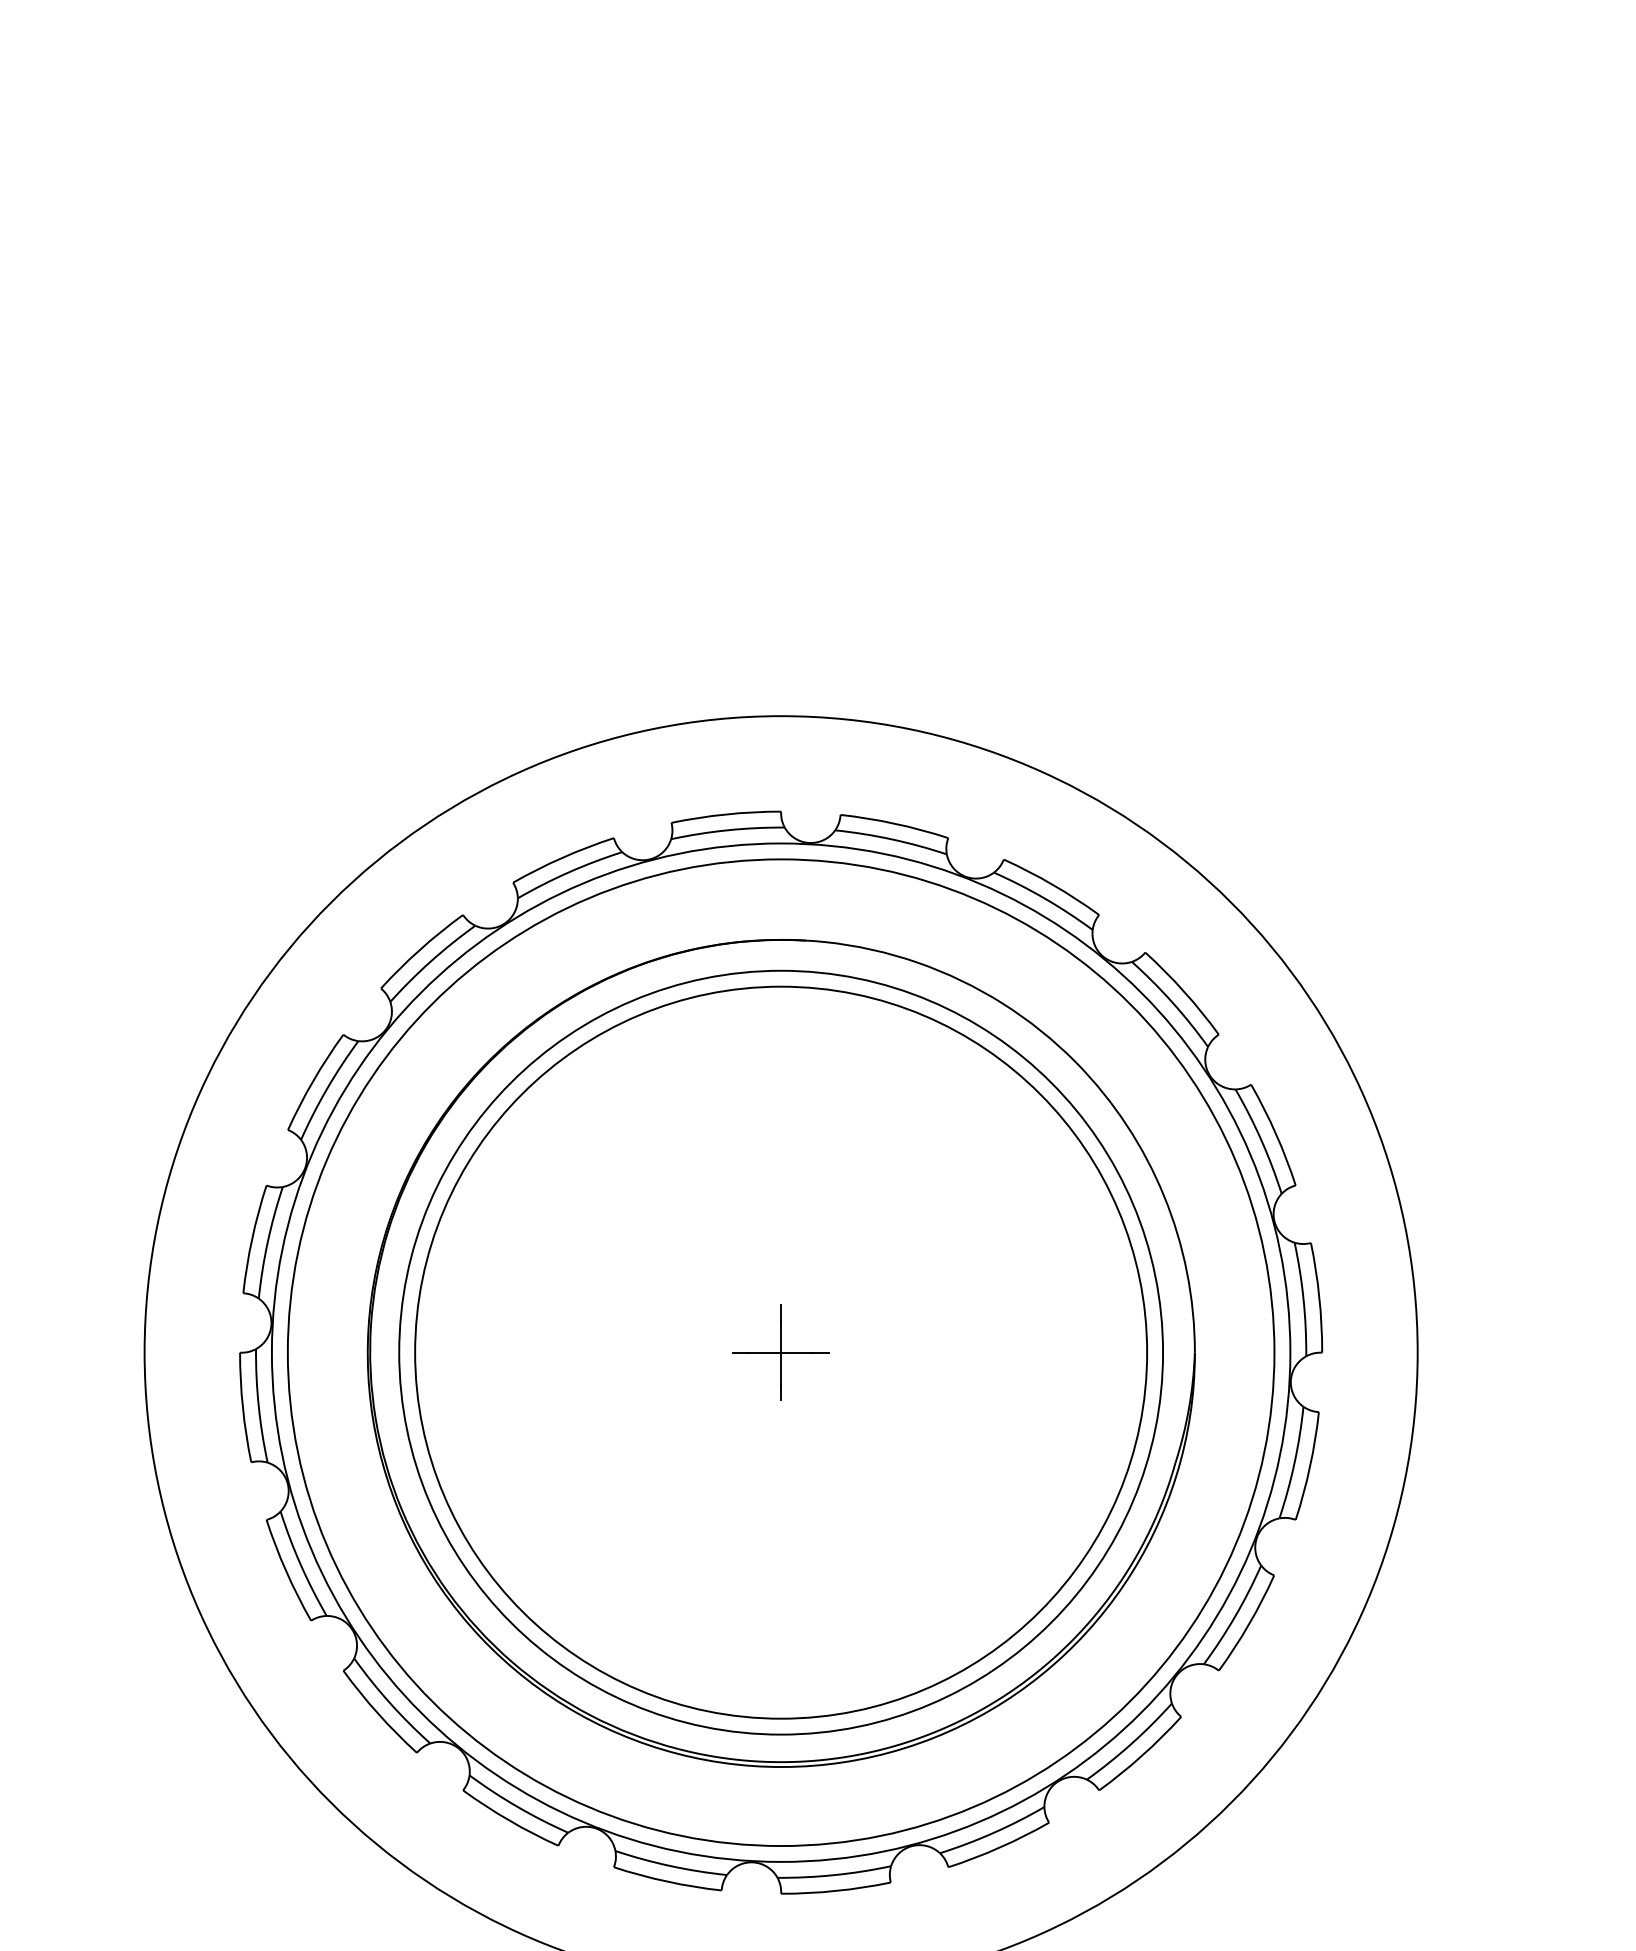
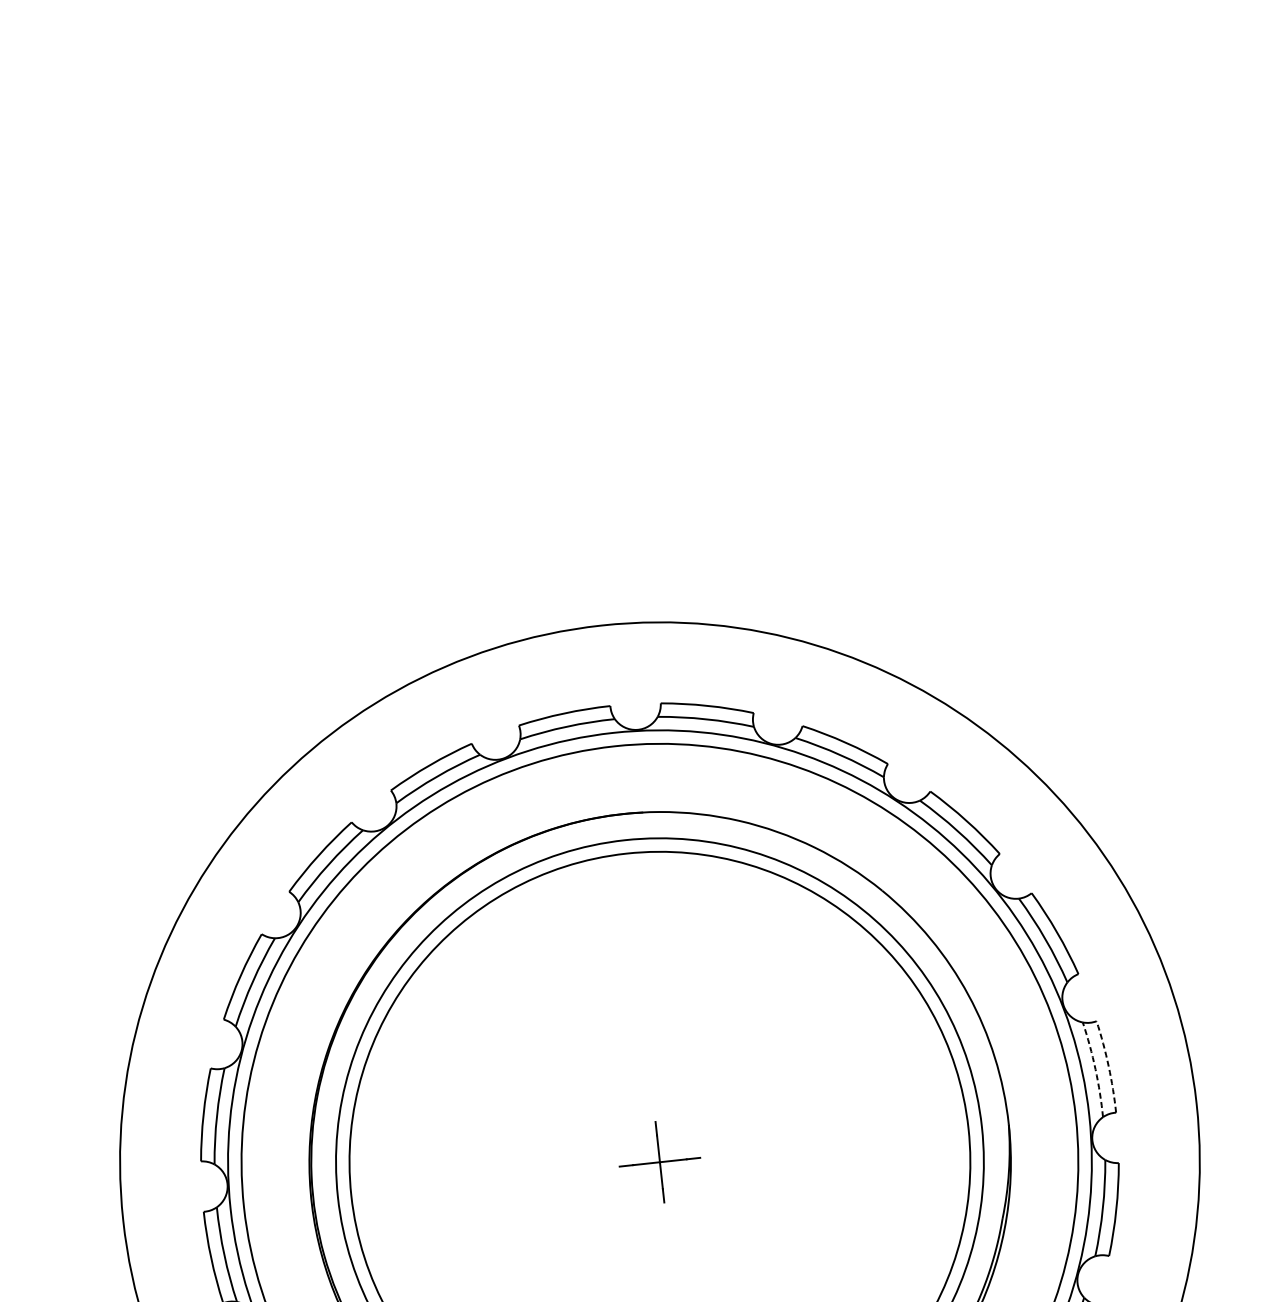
arc: (1319, 1297) -> (1108, 1066), solid -> dashed
arc: (1303, 1299) -> (1095, 1069), solid -> dashed

